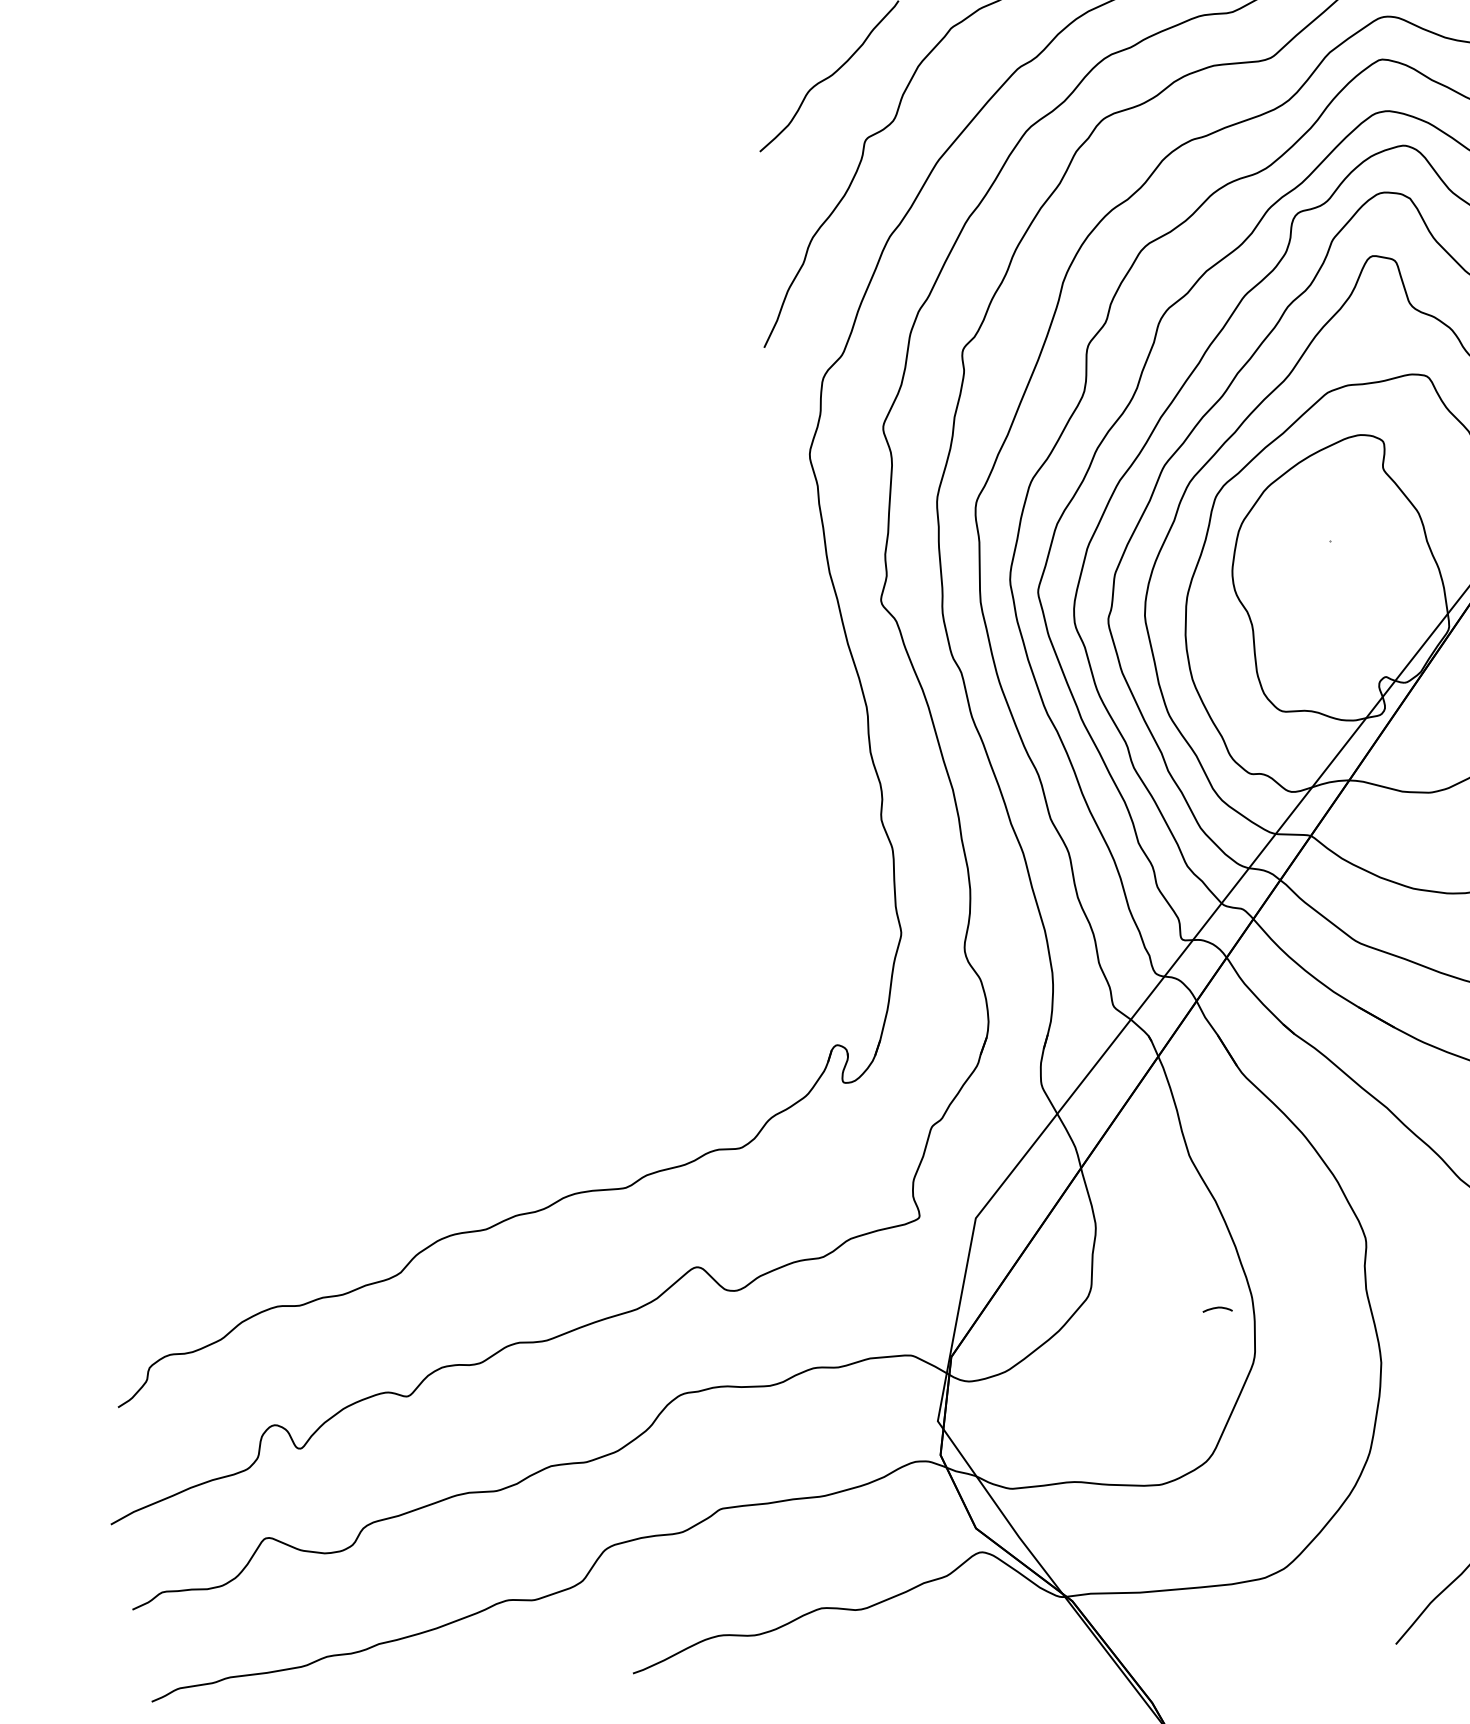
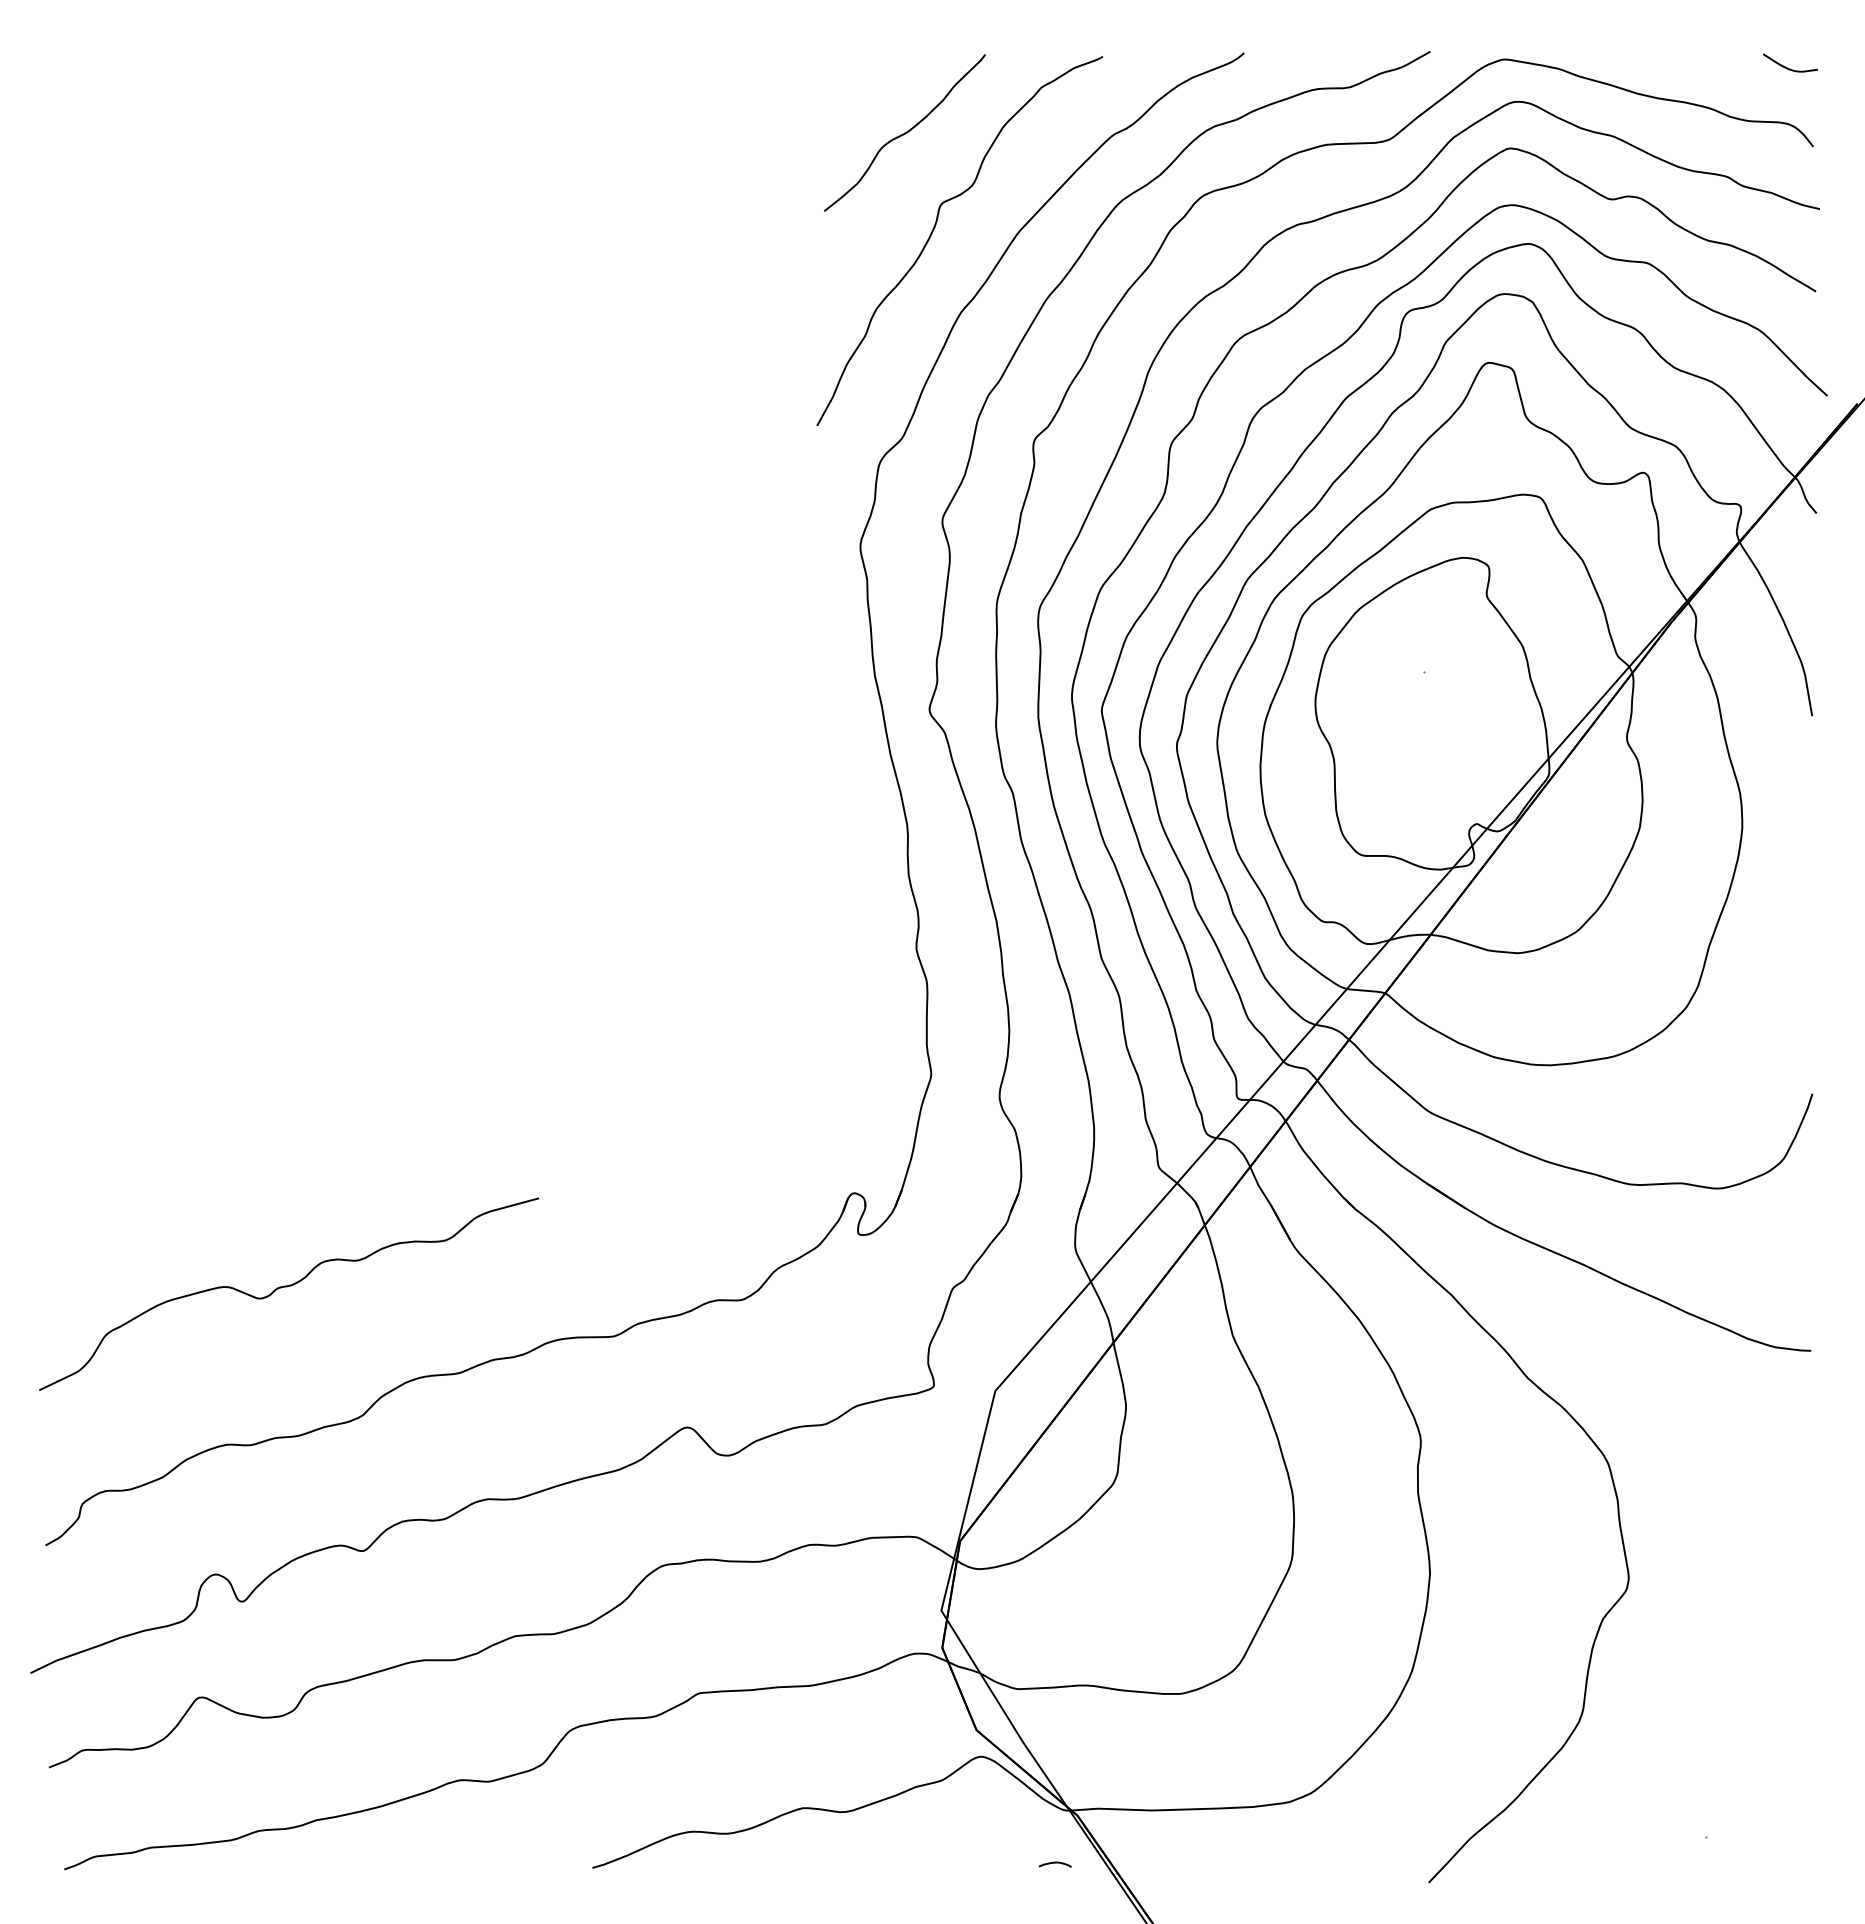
curve: (325, 1160) -> (287, 1287), added
curve: (1216, 1308) -> (1054, 1863), moved

